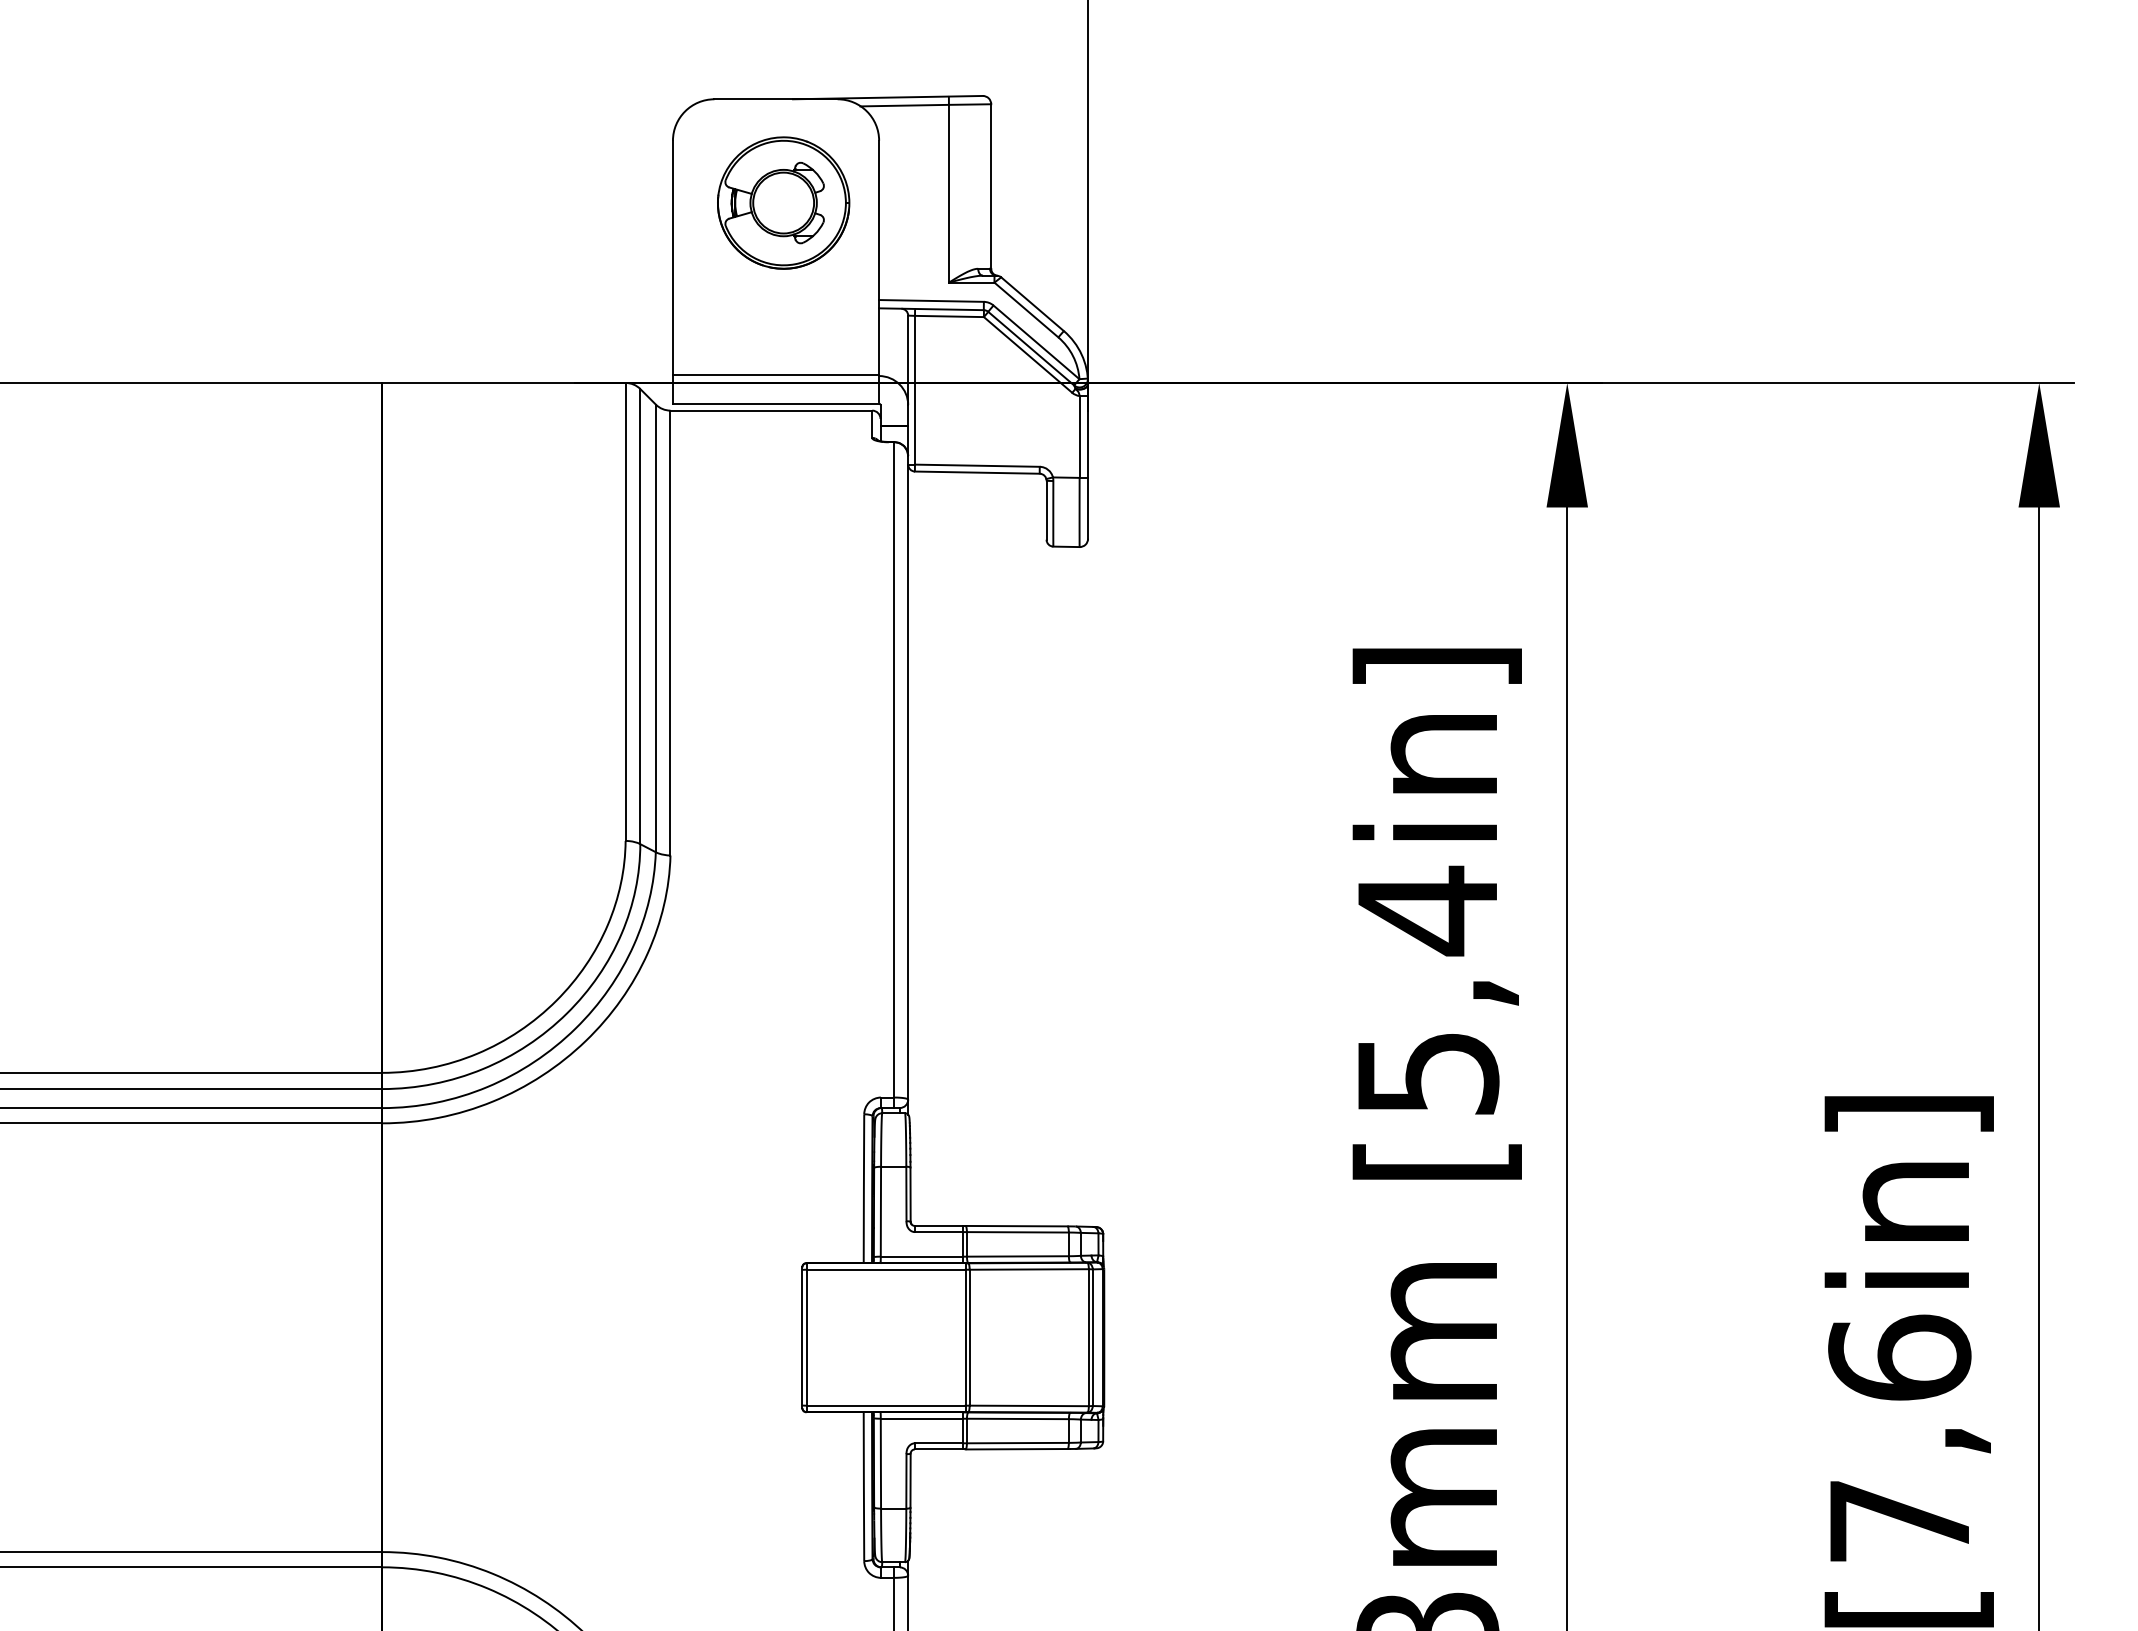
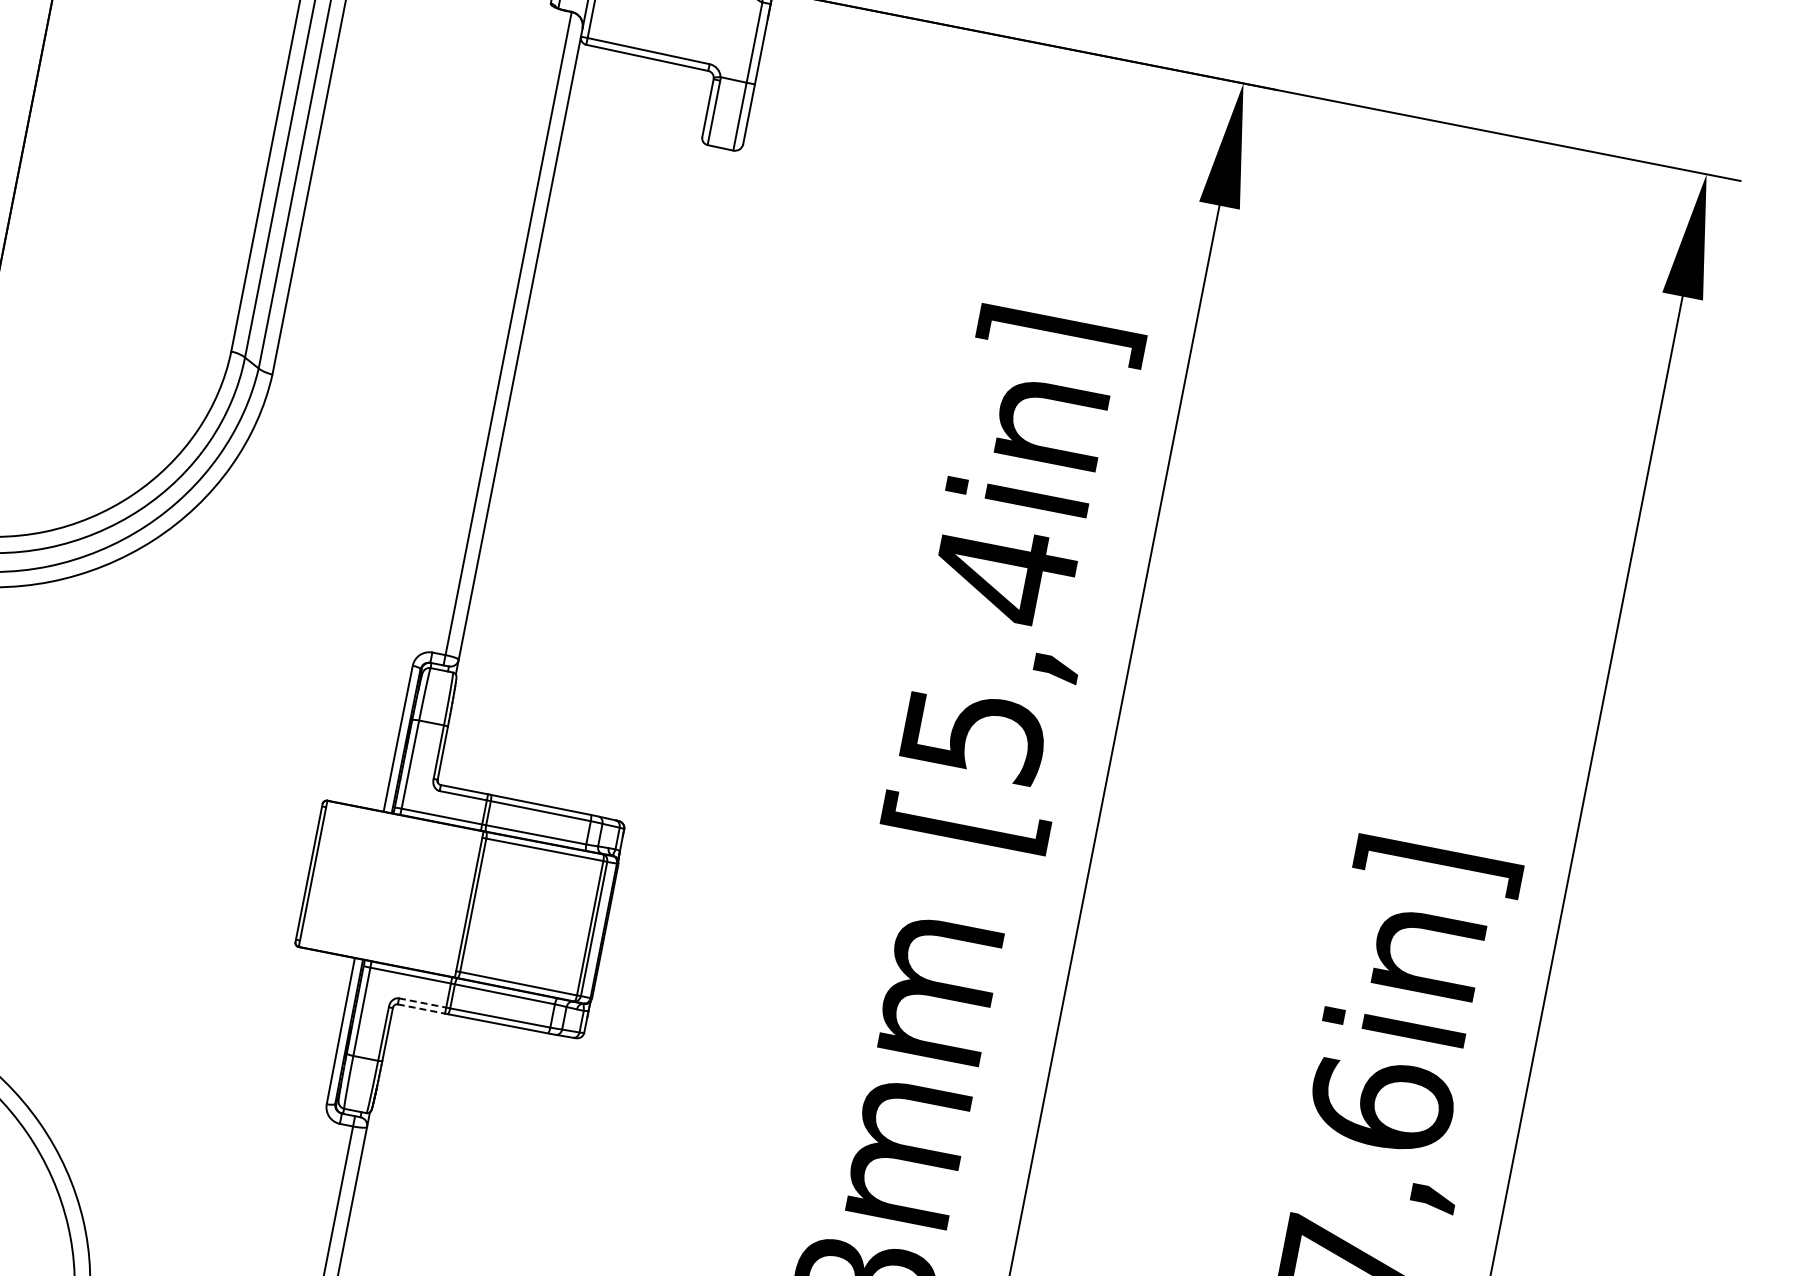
line: (885, 1269) -> (403, 822), removed
line: (885, 1405) -> (377, 955), removed
line: (939, 1443) -> (423, 1003), solid -> dashed
line: (939, 1449) -> (422, 1009), solid -> dashed

